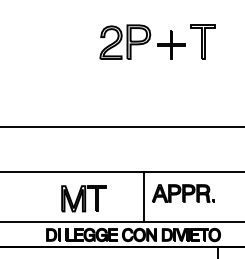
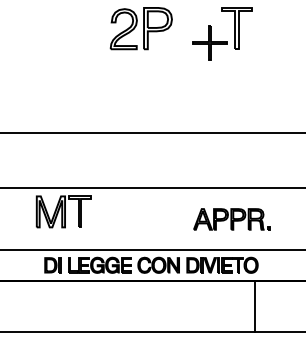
part: (171, 44) -> (209, 42), moved
part: (183, 193) -> (231, 219), moved
line: (144, 196) -> (164, 218), removed
part: (83, 198) -> (63, 211), moved

